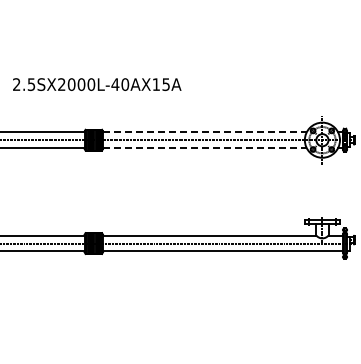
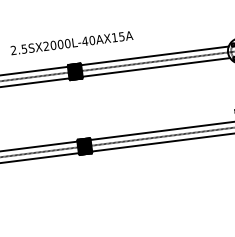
text: (97, 84) -> (72, 42), moved
line: (204, 132) -> (154, 56), dashed -> solid
line: (204, 148) -> (156, 67), dashed -> solid

